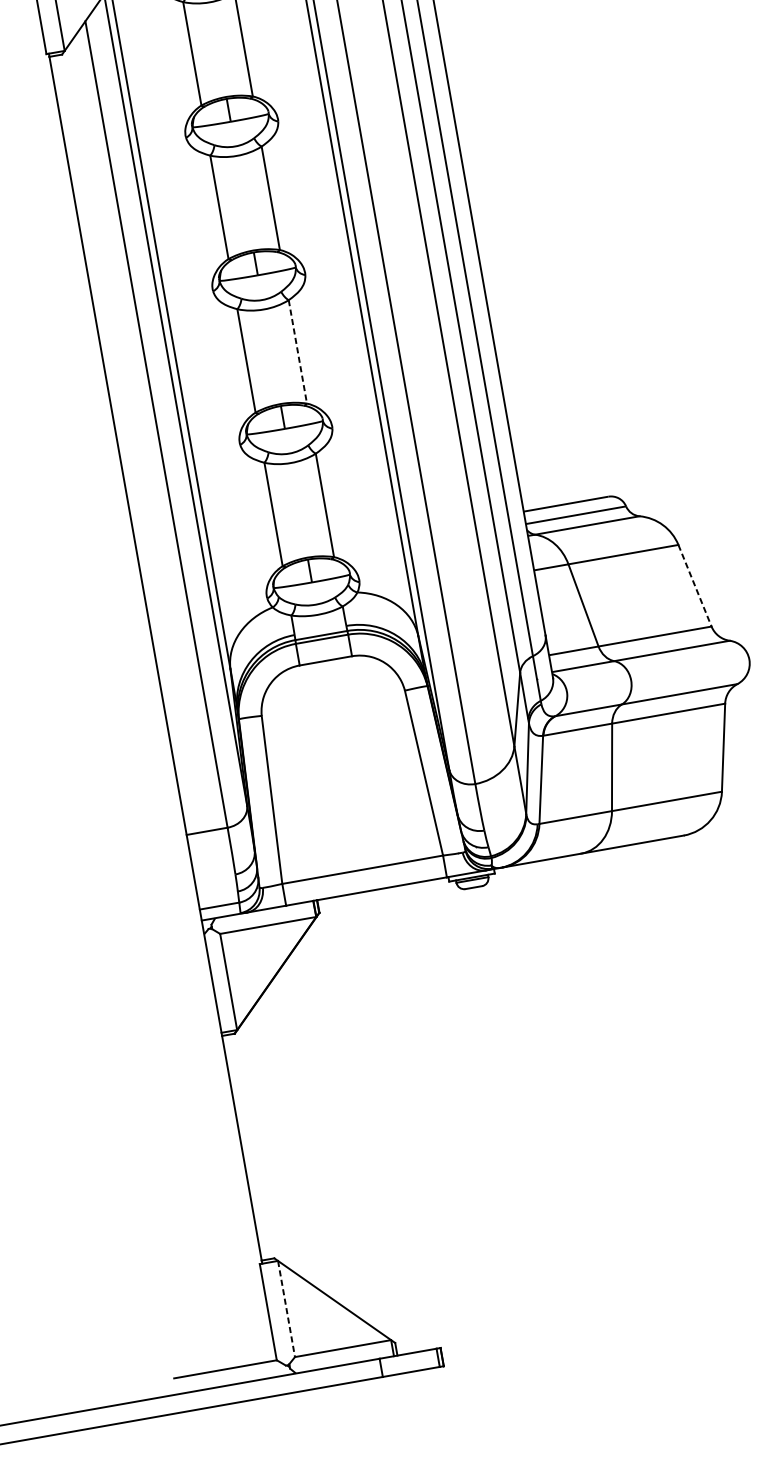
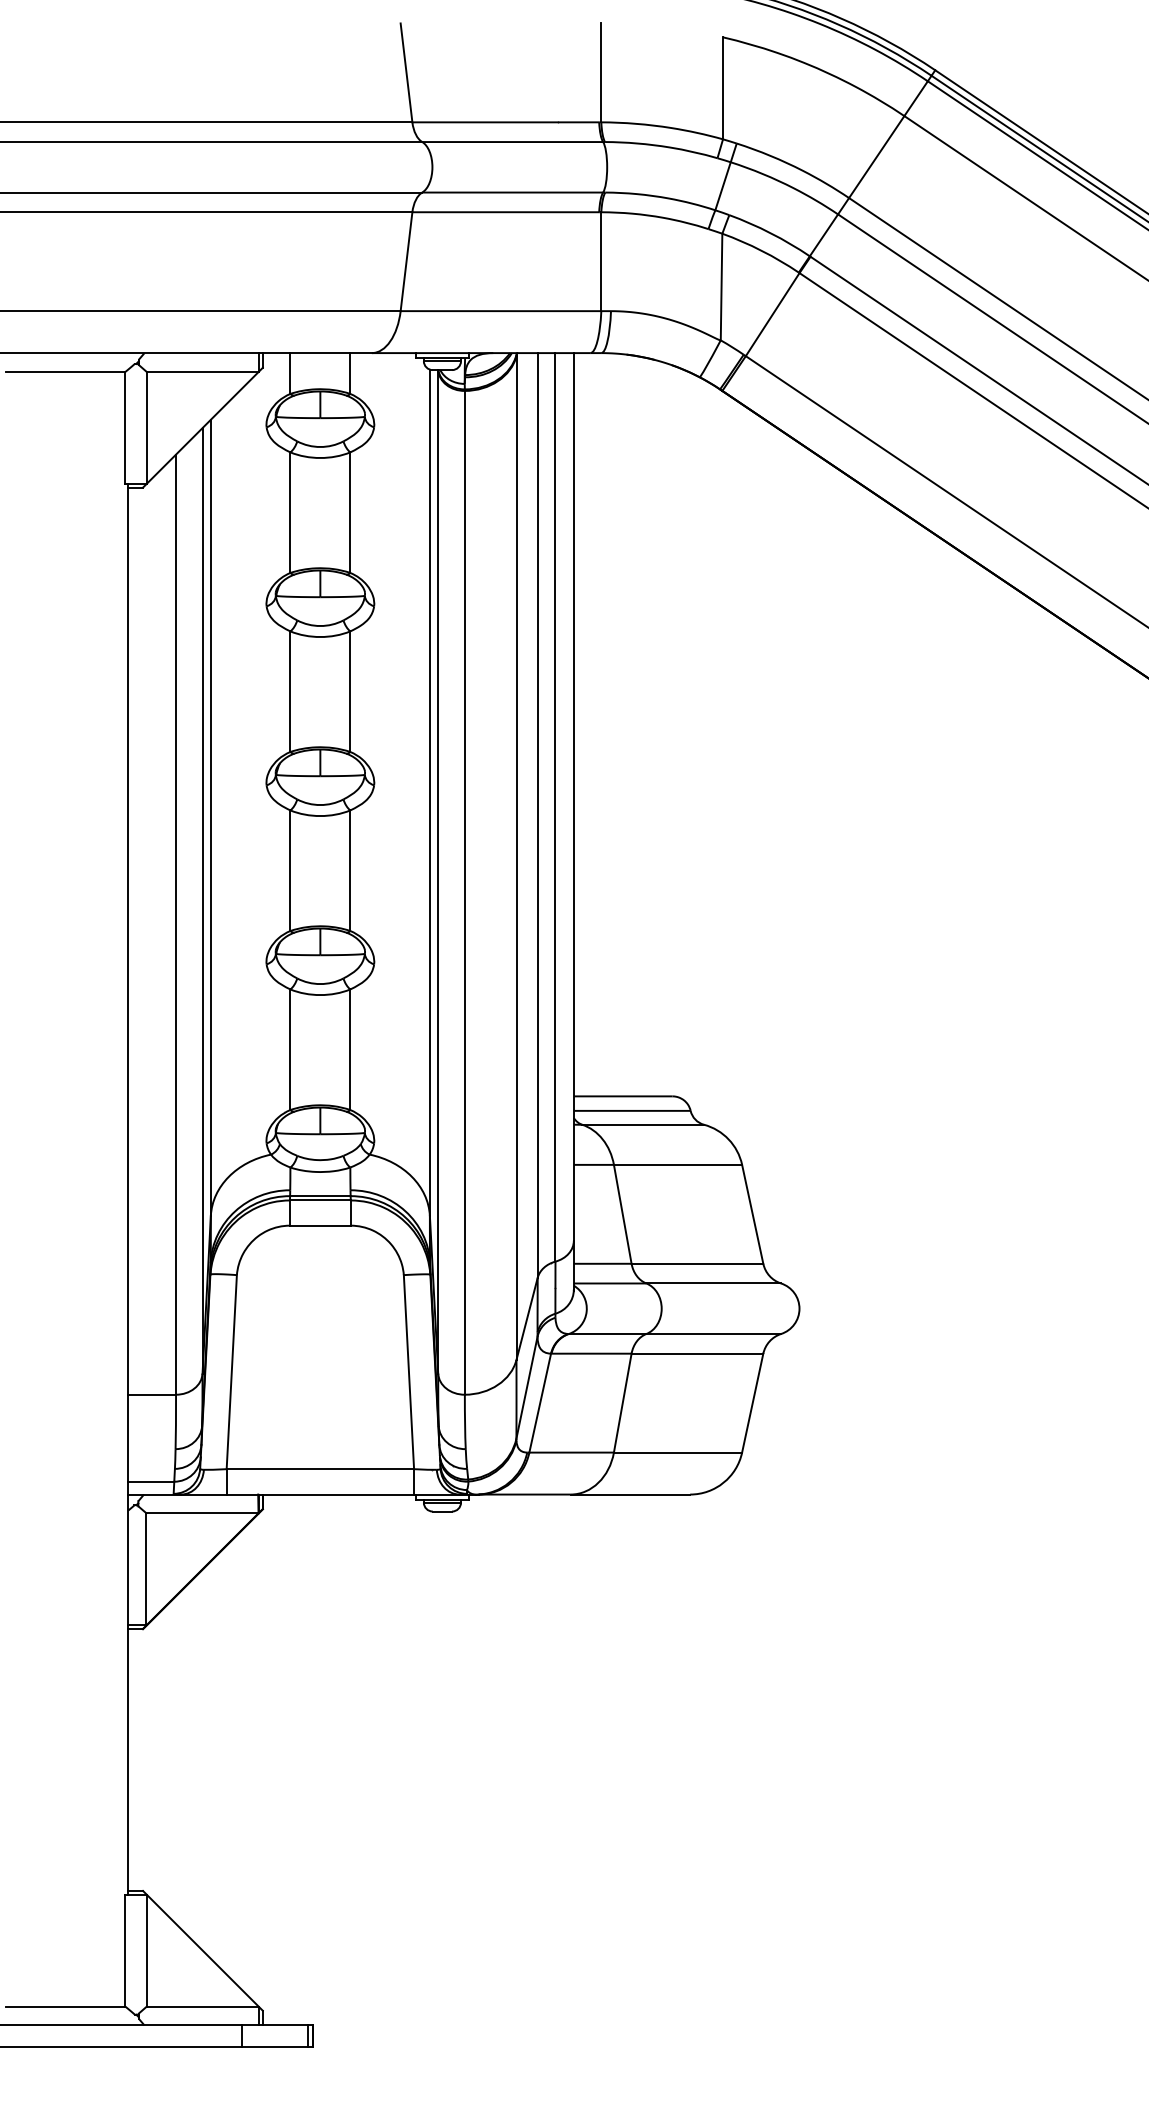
line: (298, 352) -> (350, 871), dashed -> solid
line: (694, 585) -> (752, 1214), dashed -> solid
line: (286, 1309) -> (146, 1951), dashed -> solid

